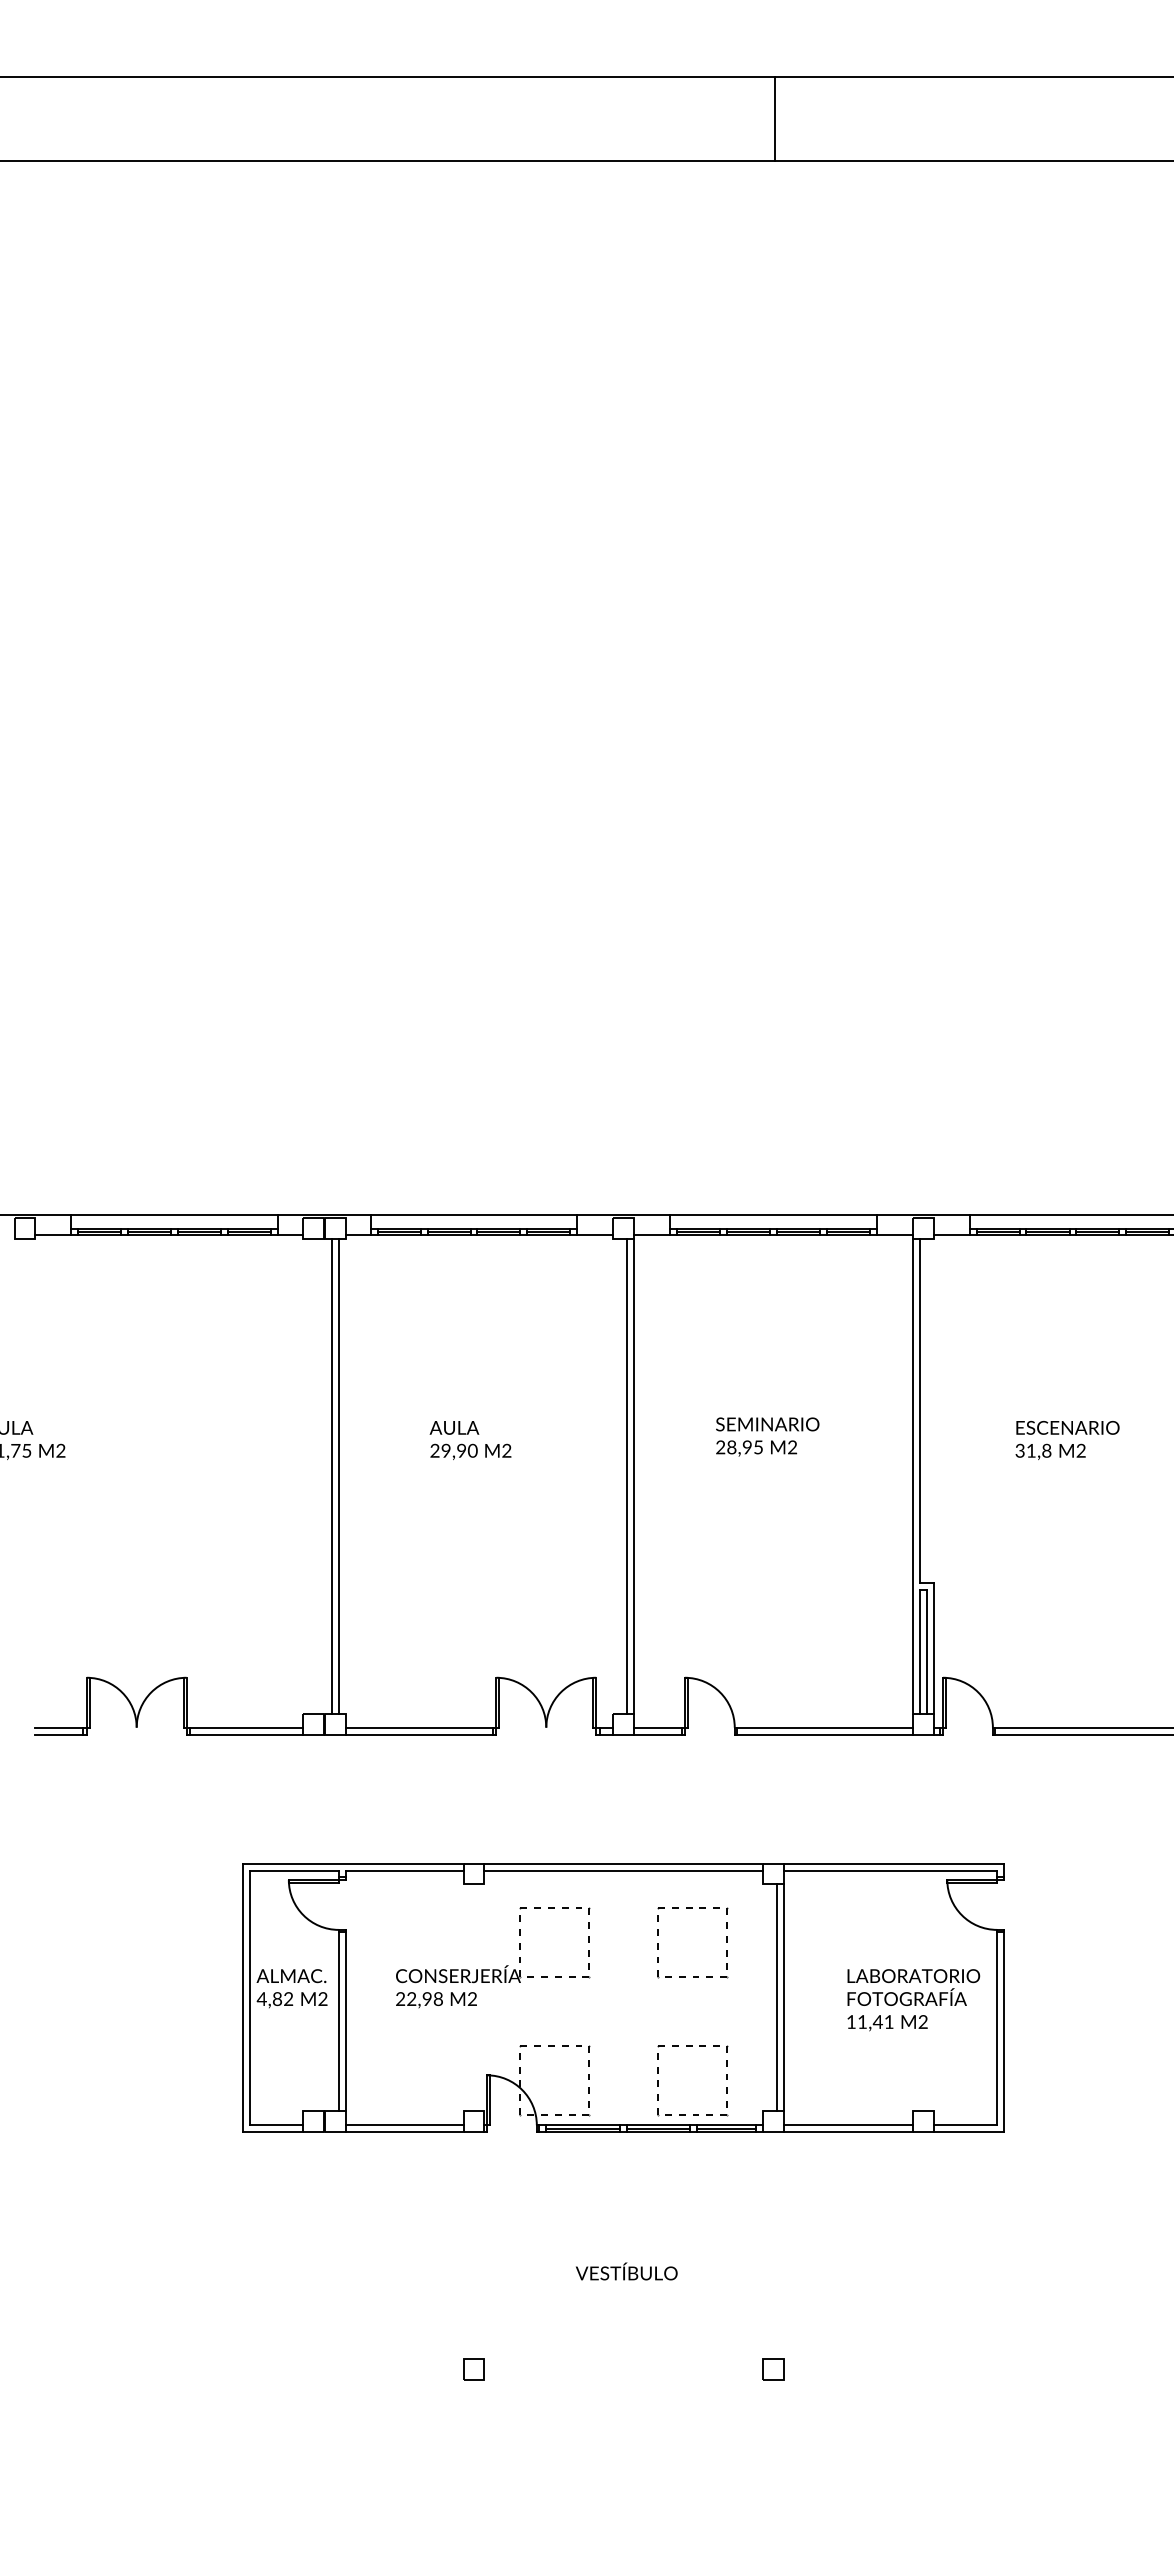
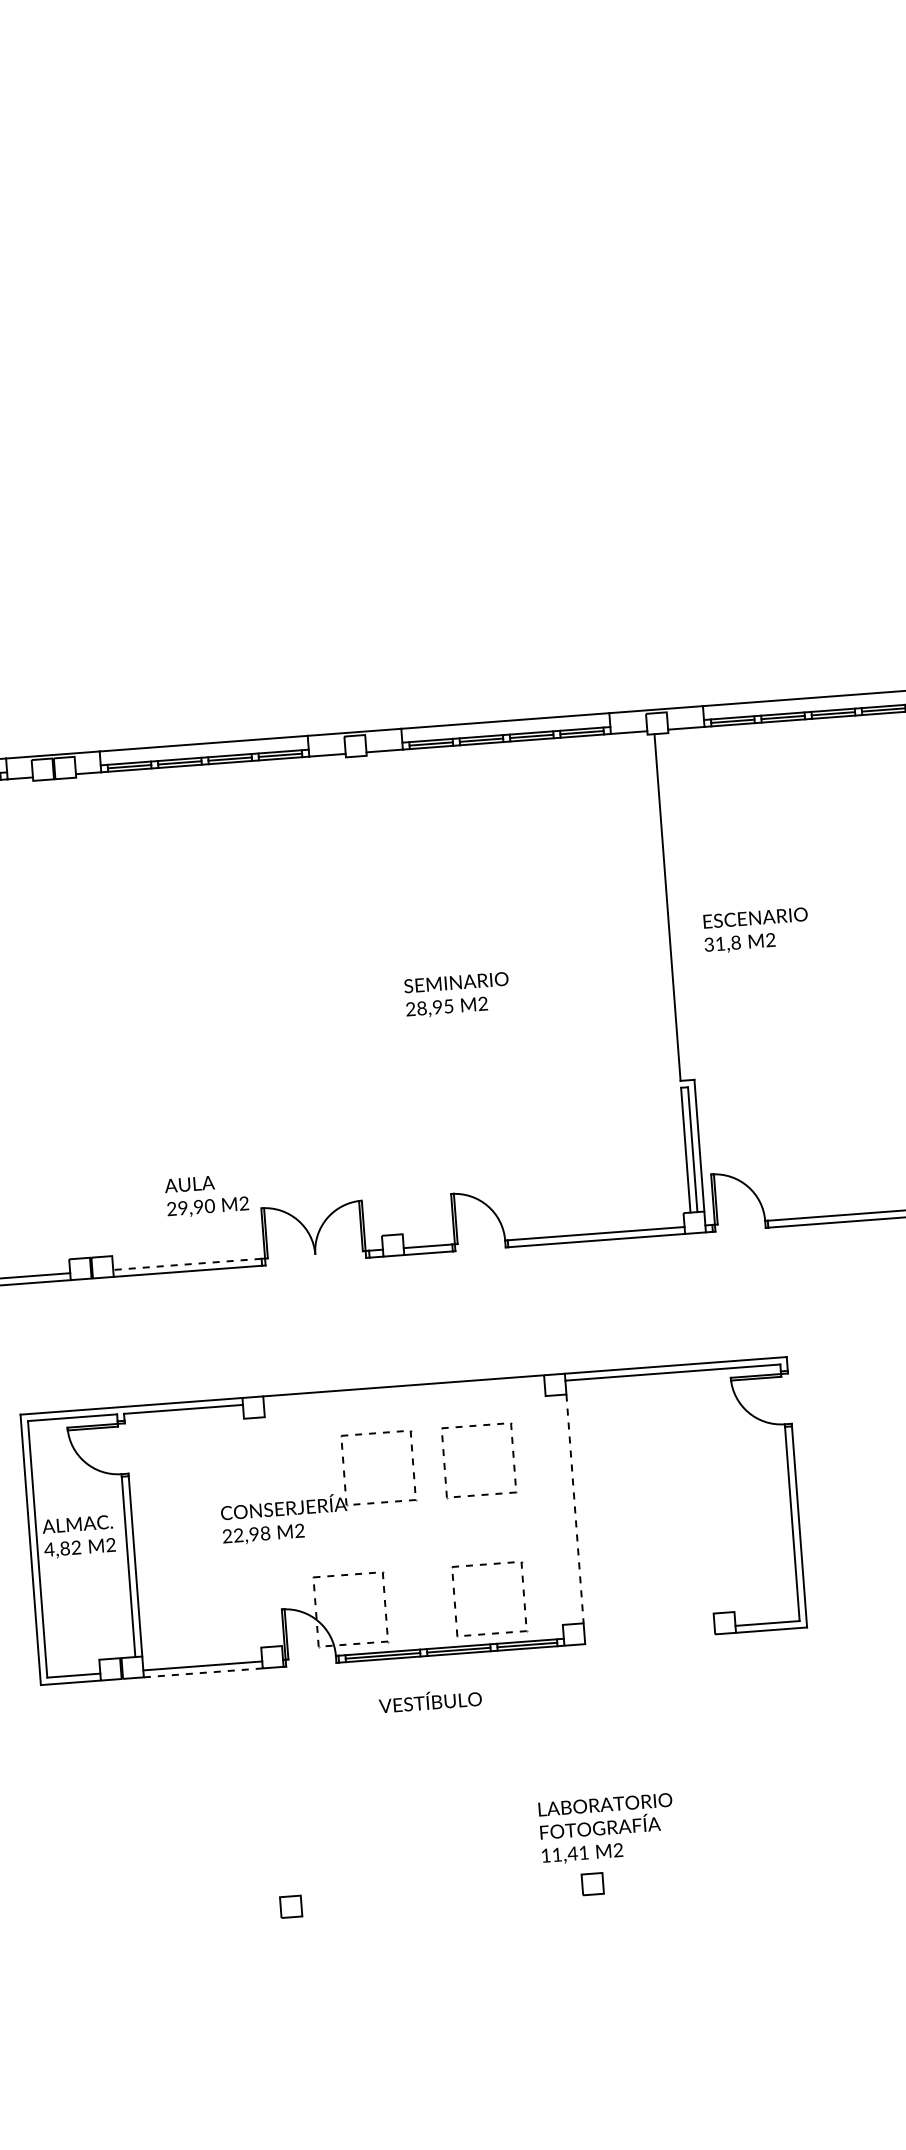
text: (767, 1436) -> (457, 994), moved
text: (470, 1440) -> (206, 1195), moved
text: (1067, 1440) -> (756, 930), moved
line: (331, 1475) -> (79, 1017), removed
line: (338, 1475) -> (86, 1016), removed
line: (627, 1475) -> (378, 994), removed
line: (634, 1475) -> (385, 994), removed
line: (912, 1475) -> (665, 973), removed
line: (419, 1727) -> (187, 1264), solid -> dashed
line: (623, 1870) -> (403, 1392), removed
part: (493, 1969) -> (318, 1499), moved
line: (776, 1997) -> (567, 1509), removed
line: (783, 1997) -> (574, 1508), solid -> dashed
text: (913, 2000) -> (606, 1829), moved
line: (847, 2125) -> (648, 1632), removed
line: (404, 2132) -> (203, 1673), solid -> dashed
line: (847, 2132) -> (649, 1639), removed
text: (626, 2271) -> (430, 1700), moved

